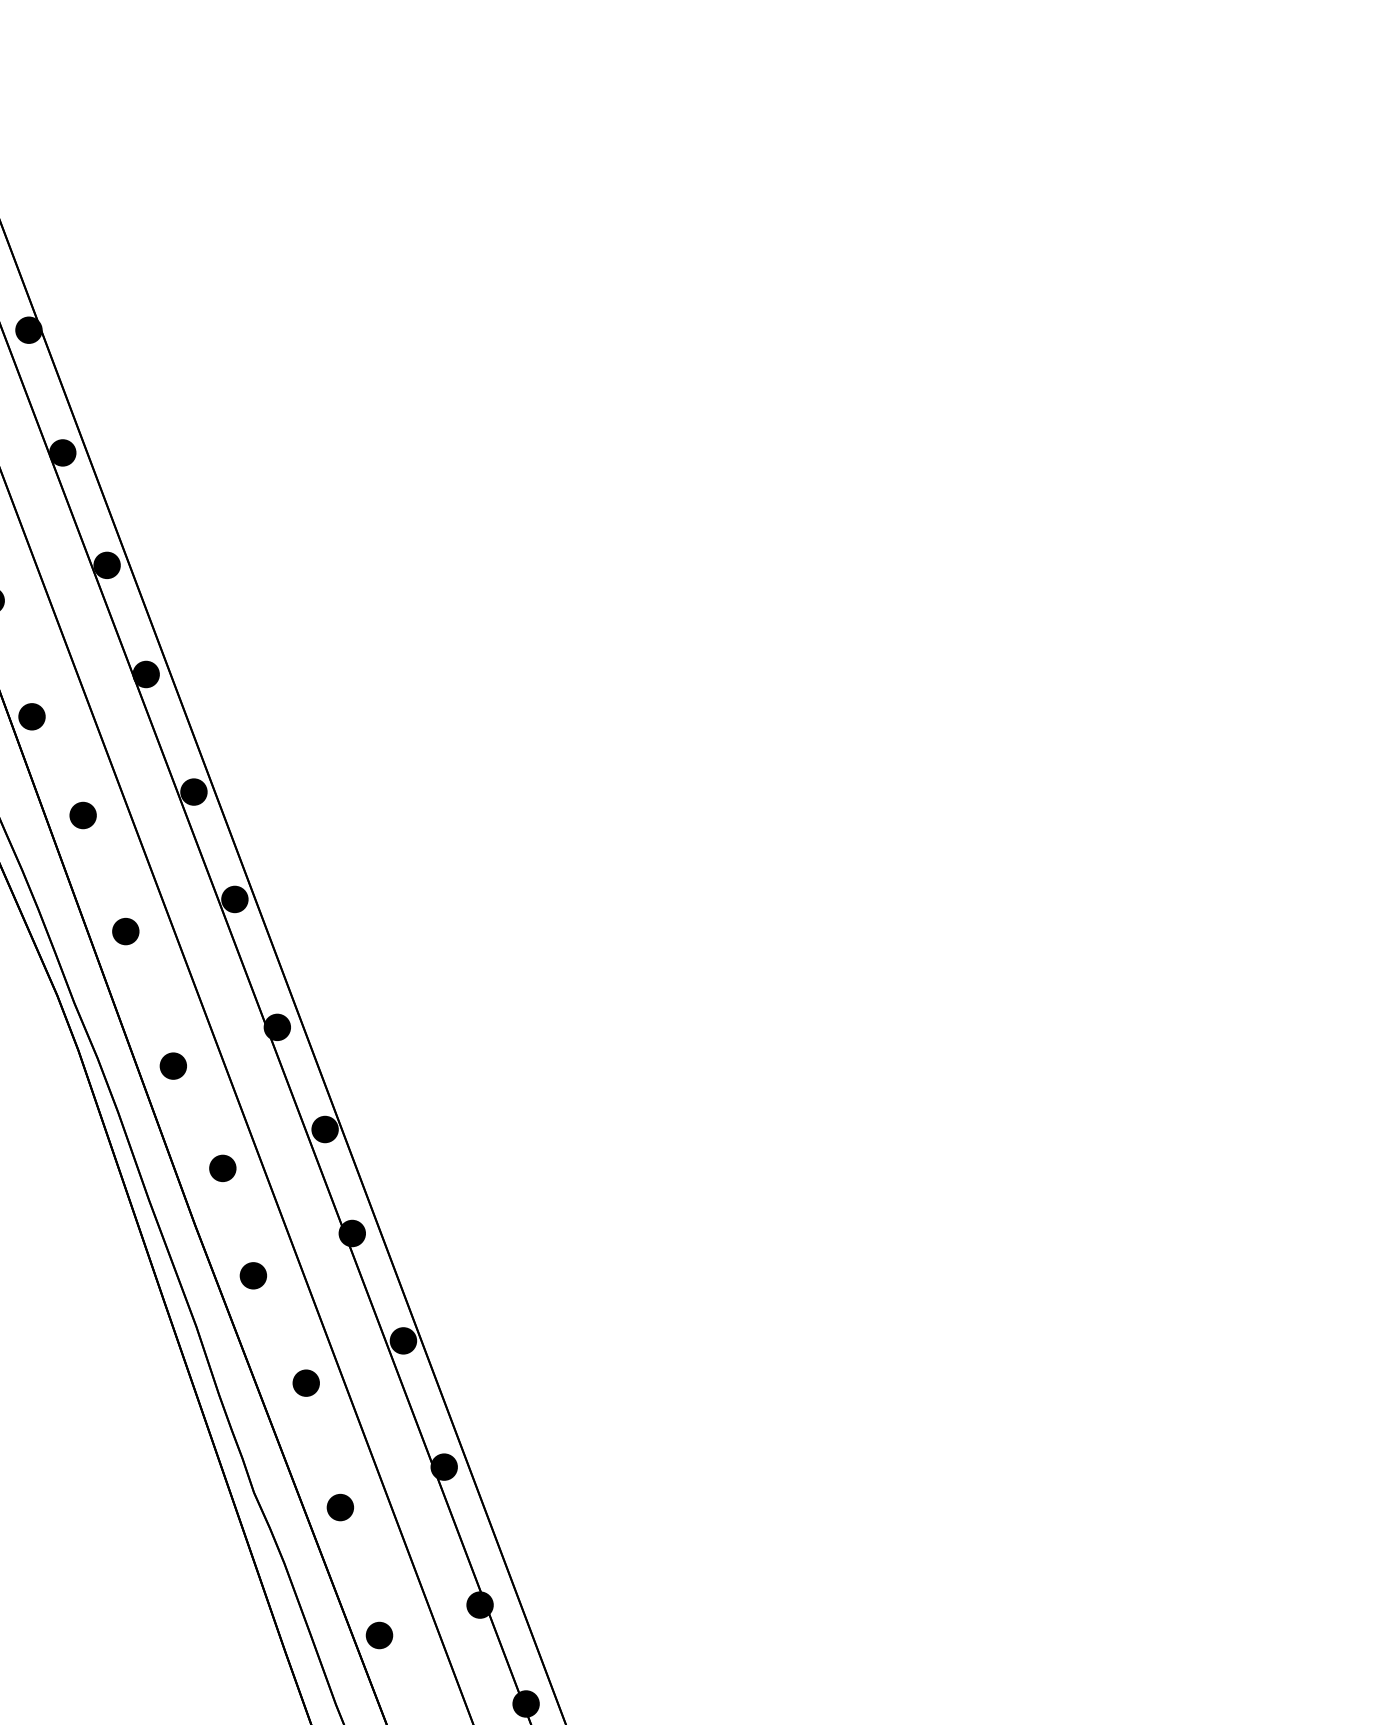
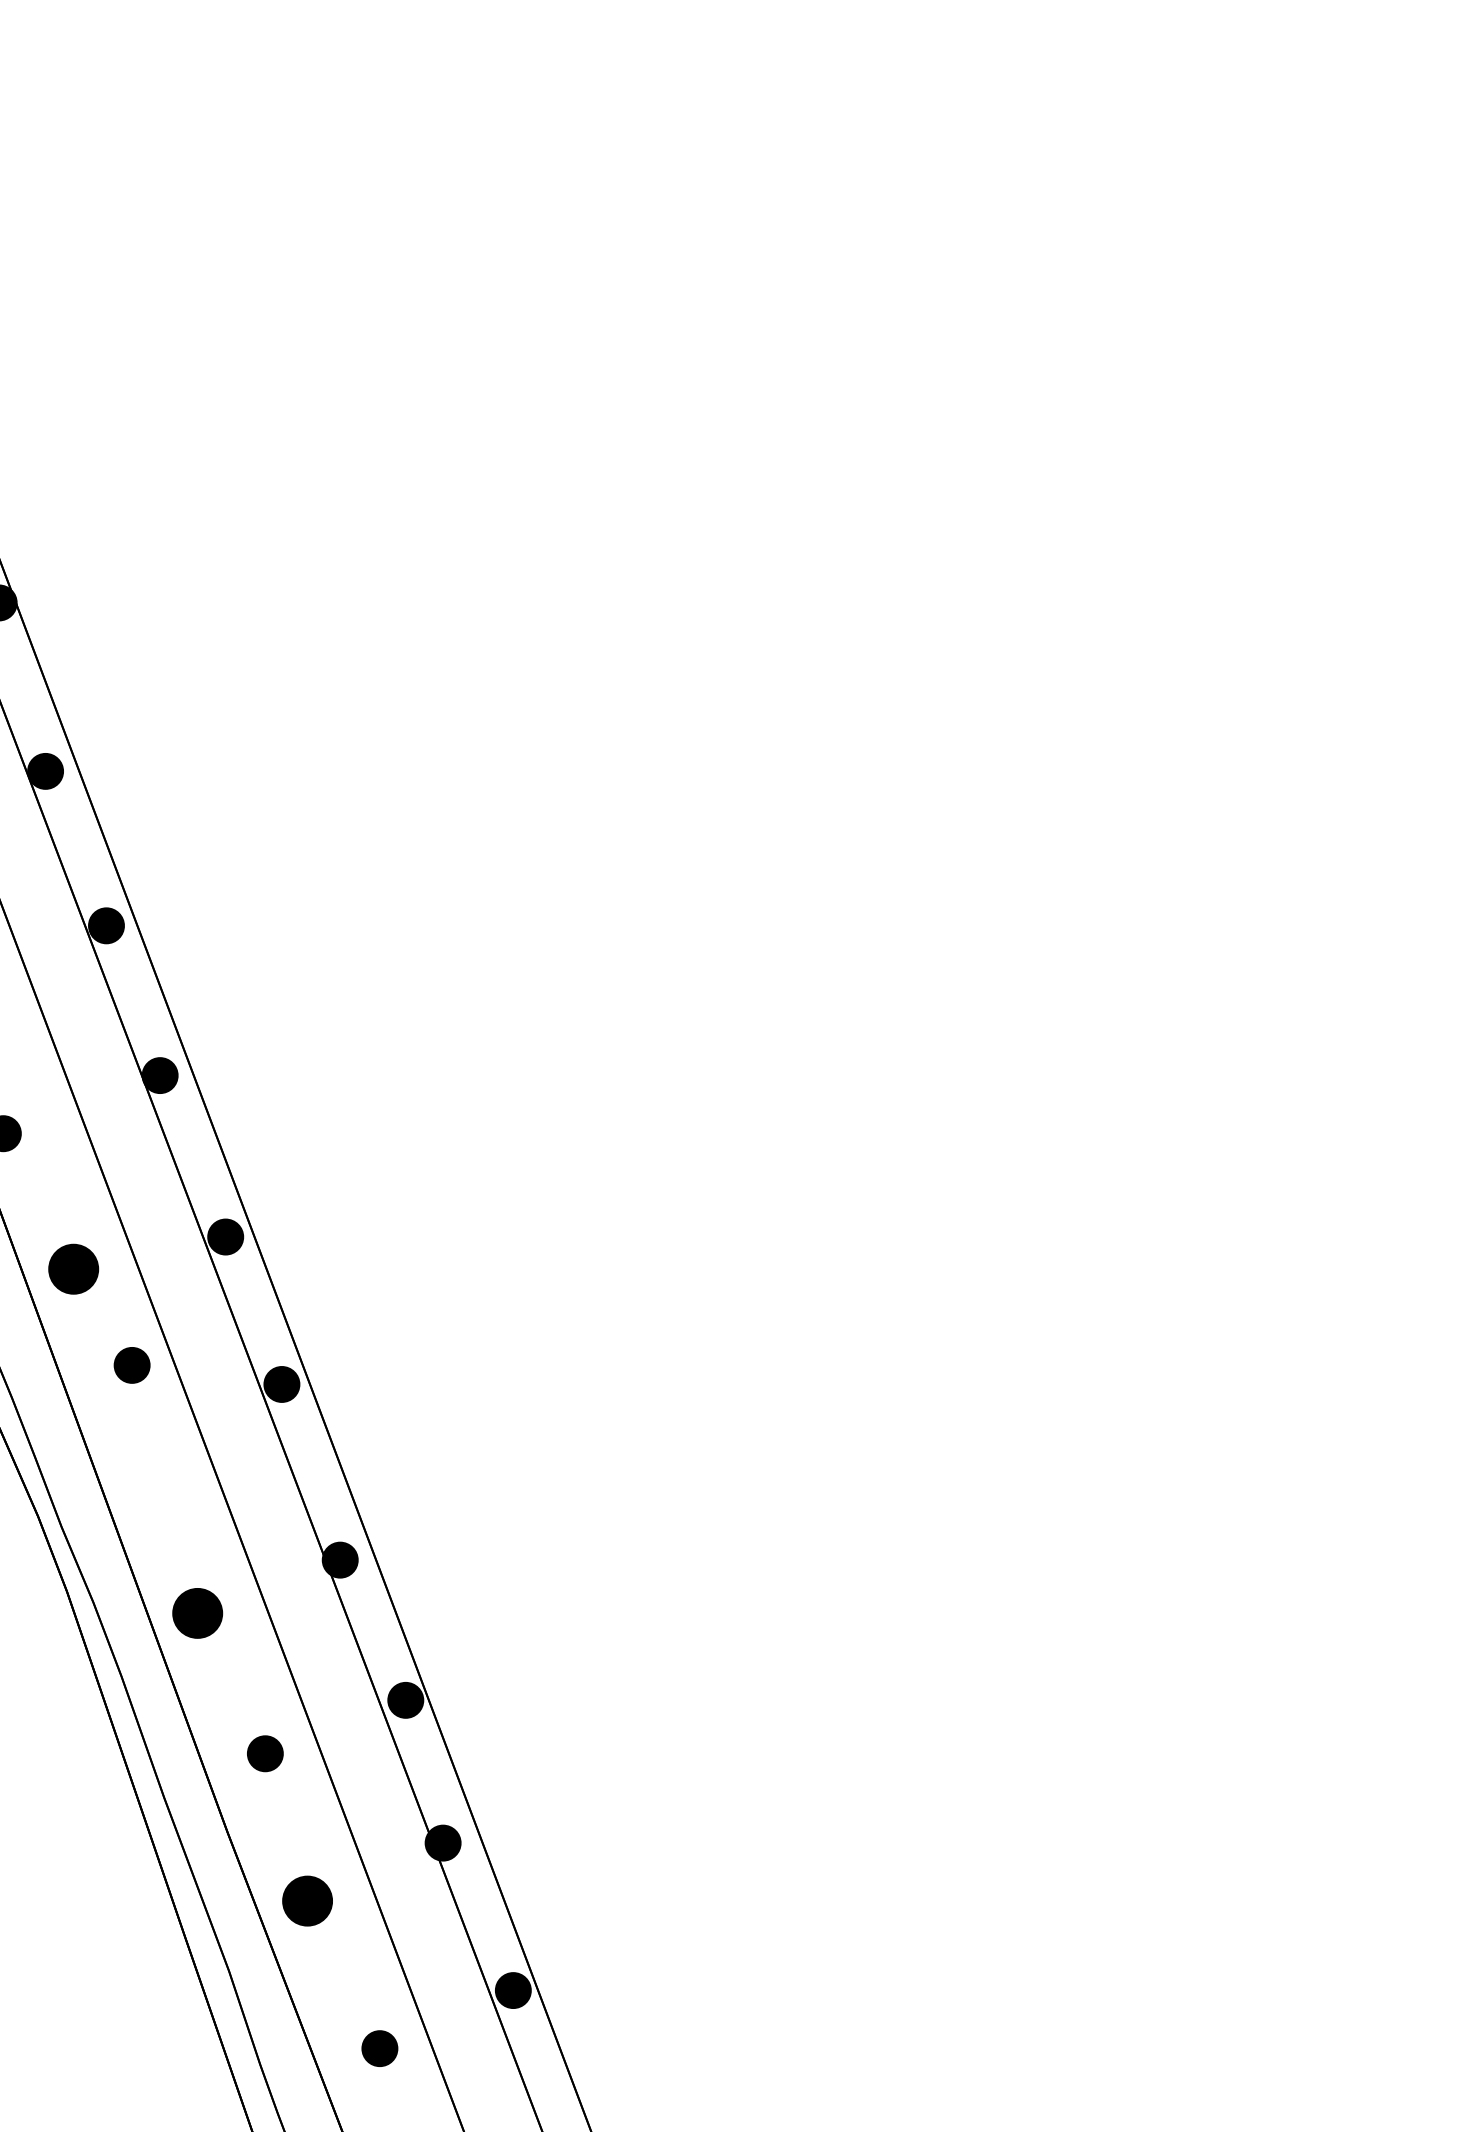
part: (82, 815) -> (72, 1269), size x1.4
part: (125, 931) -> (131, 1365), moved
part: (172, 1065) -> (196, 1612), size x1.4
part: (252, 1275) -> (306, 1900), size x1.4

